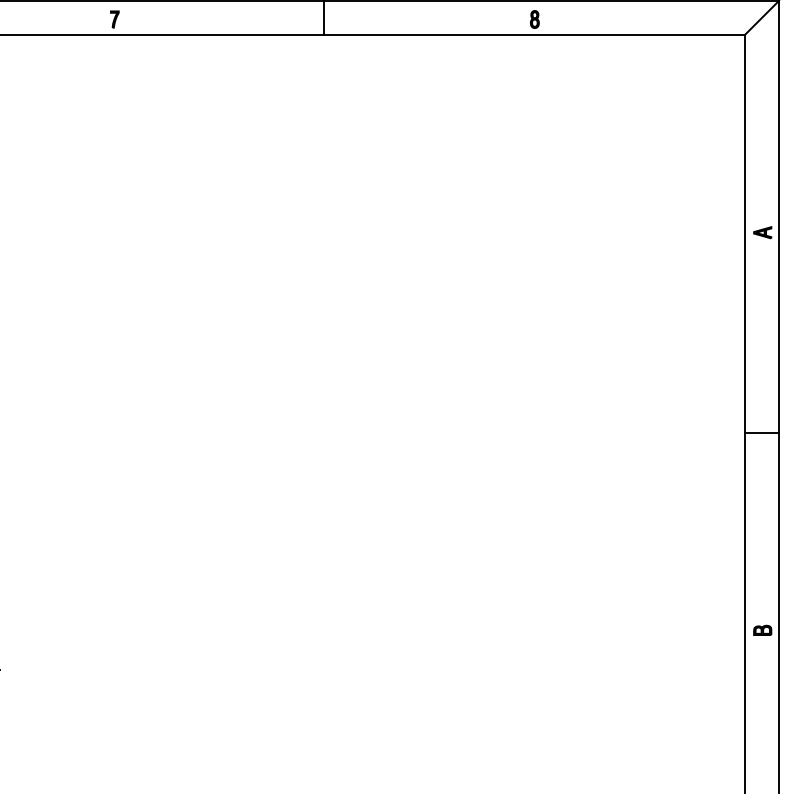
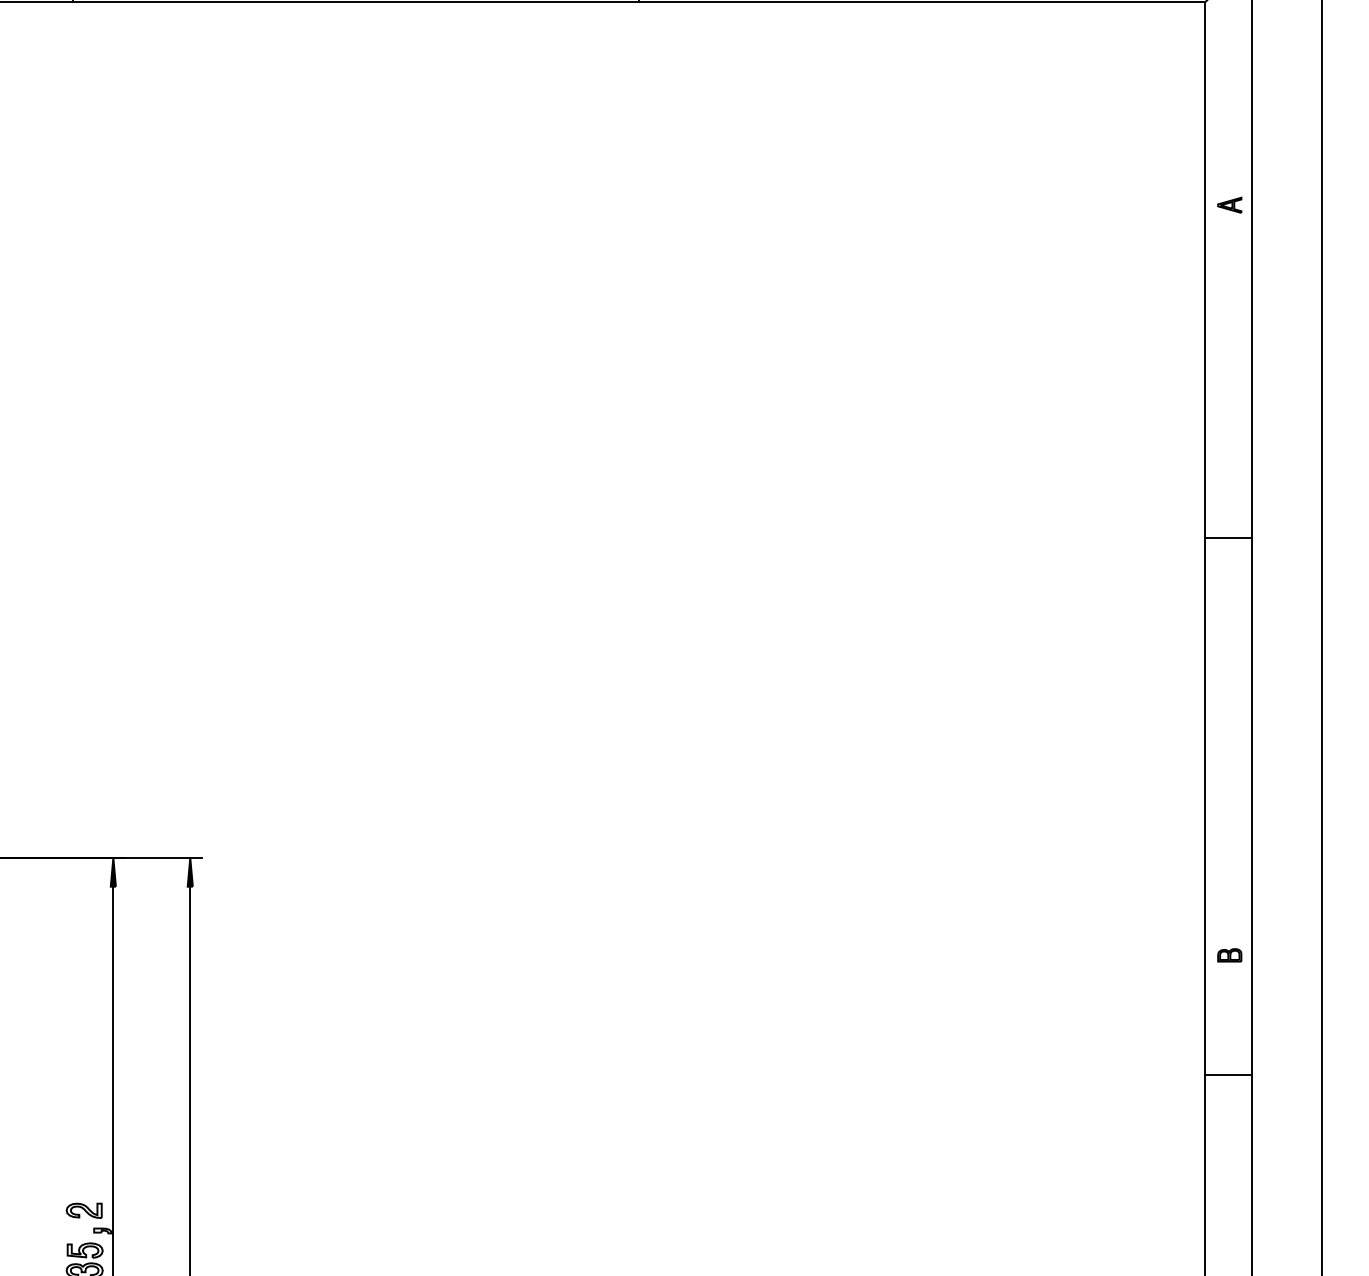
part: (762, 232) -> (1229, 204), moved
part: (762, 630) -> (1229, 955), moved

